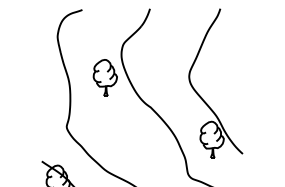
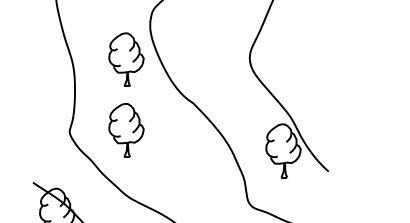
part: (104, 125) -> (125, 129), added

